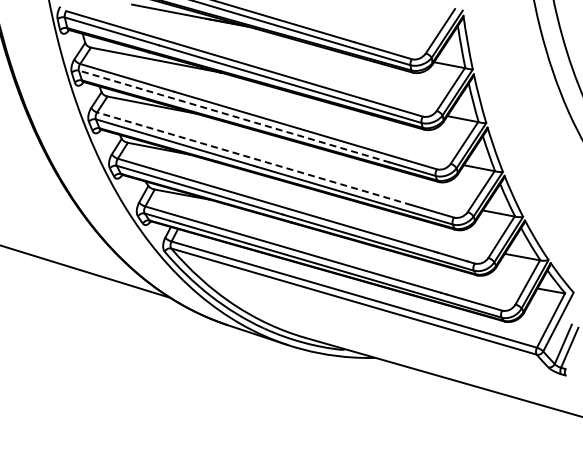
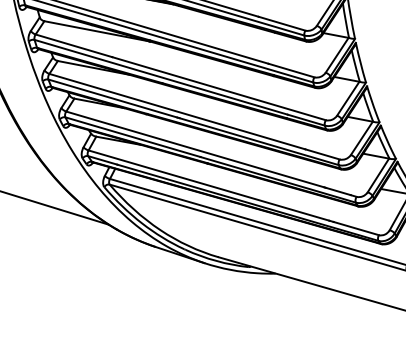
line: (234, 116) -> (161, 77), dashed -> solid
line: (254, 158) -> (177, 111), dashed -> solid

